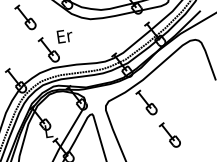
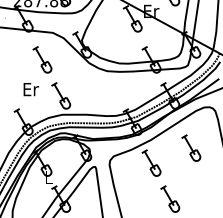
text: (64, 36) -> (30, 89), moved
part: (183, 81) -> (191, 147), added

